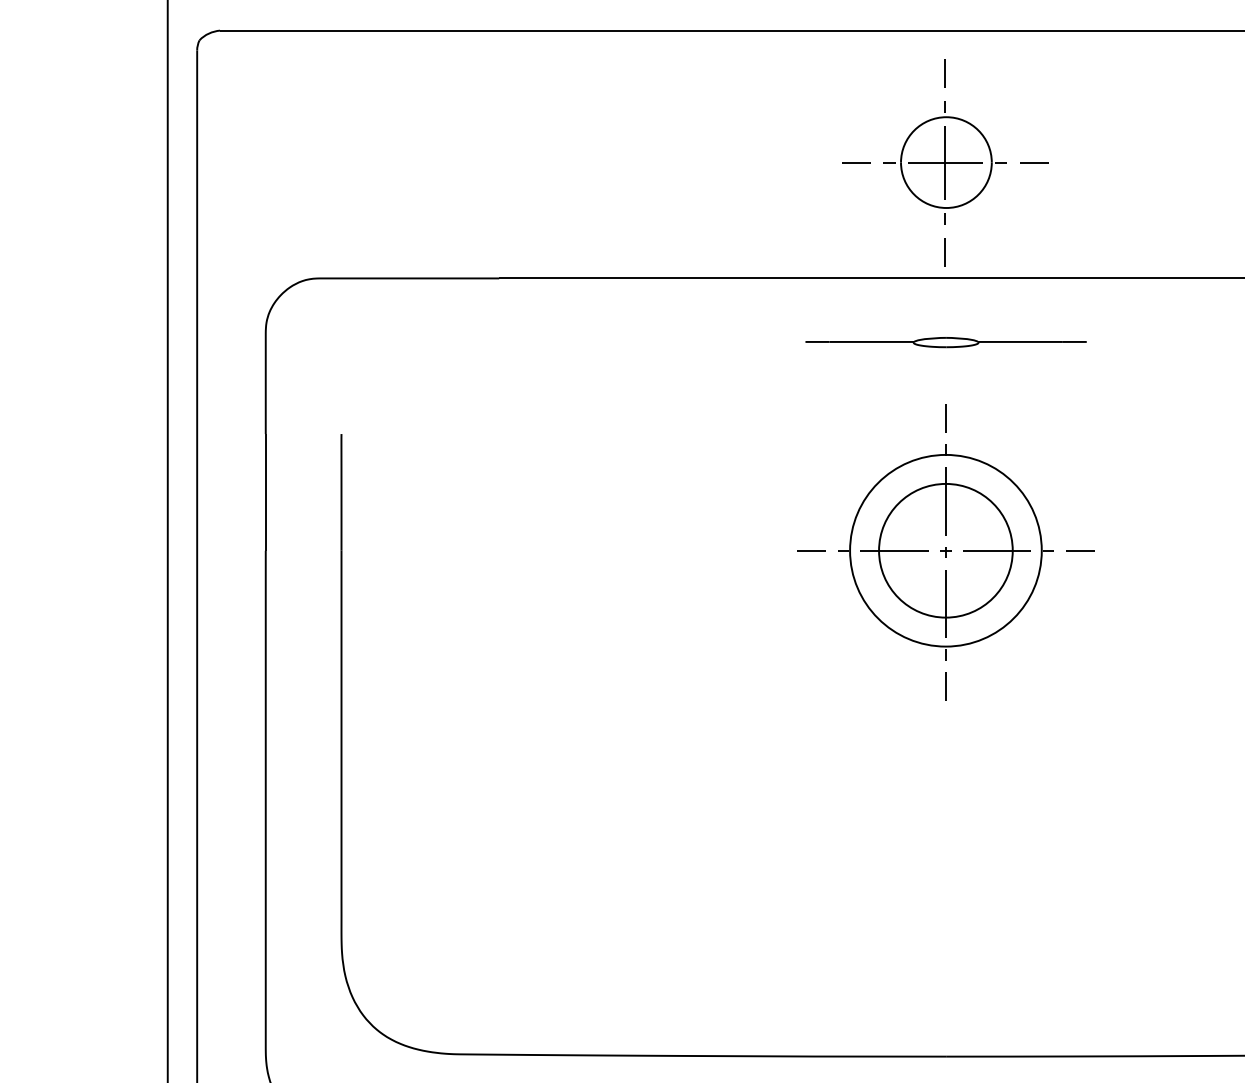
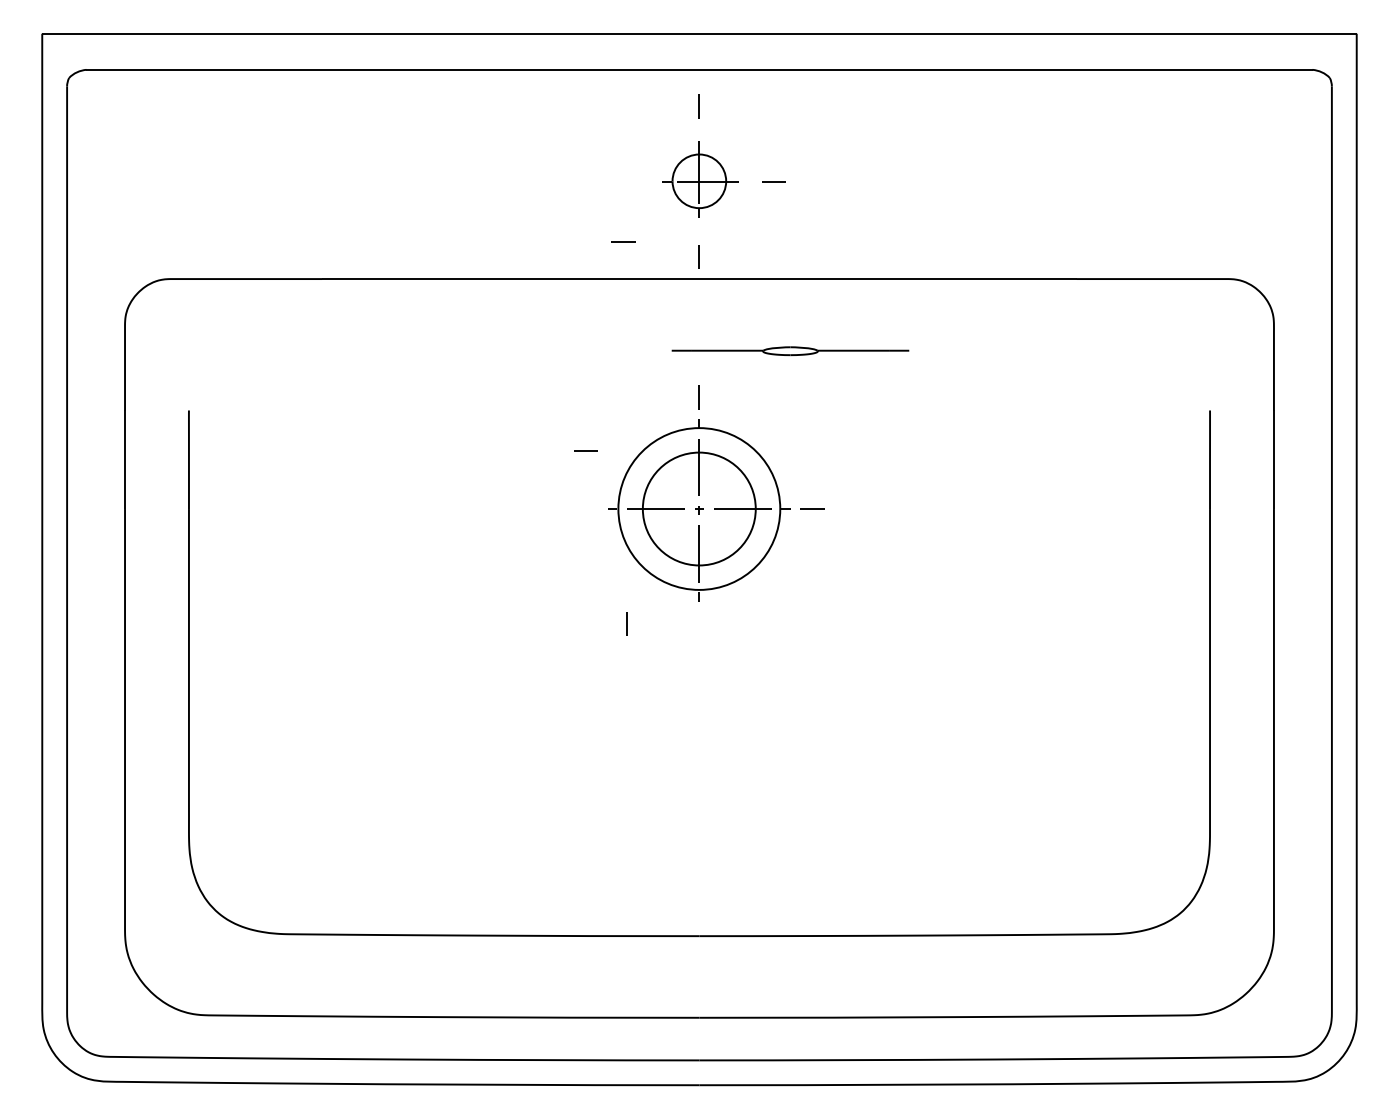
line: (856, 162) -> (623, 241), moved
part: (944, 162) -> (698, 181), size x0.7
part: (946, 342) -> (790, 351), moved
line: (811, 550) -> (585, 450), moved
line: (944, 686) -> (626, 623), moved

